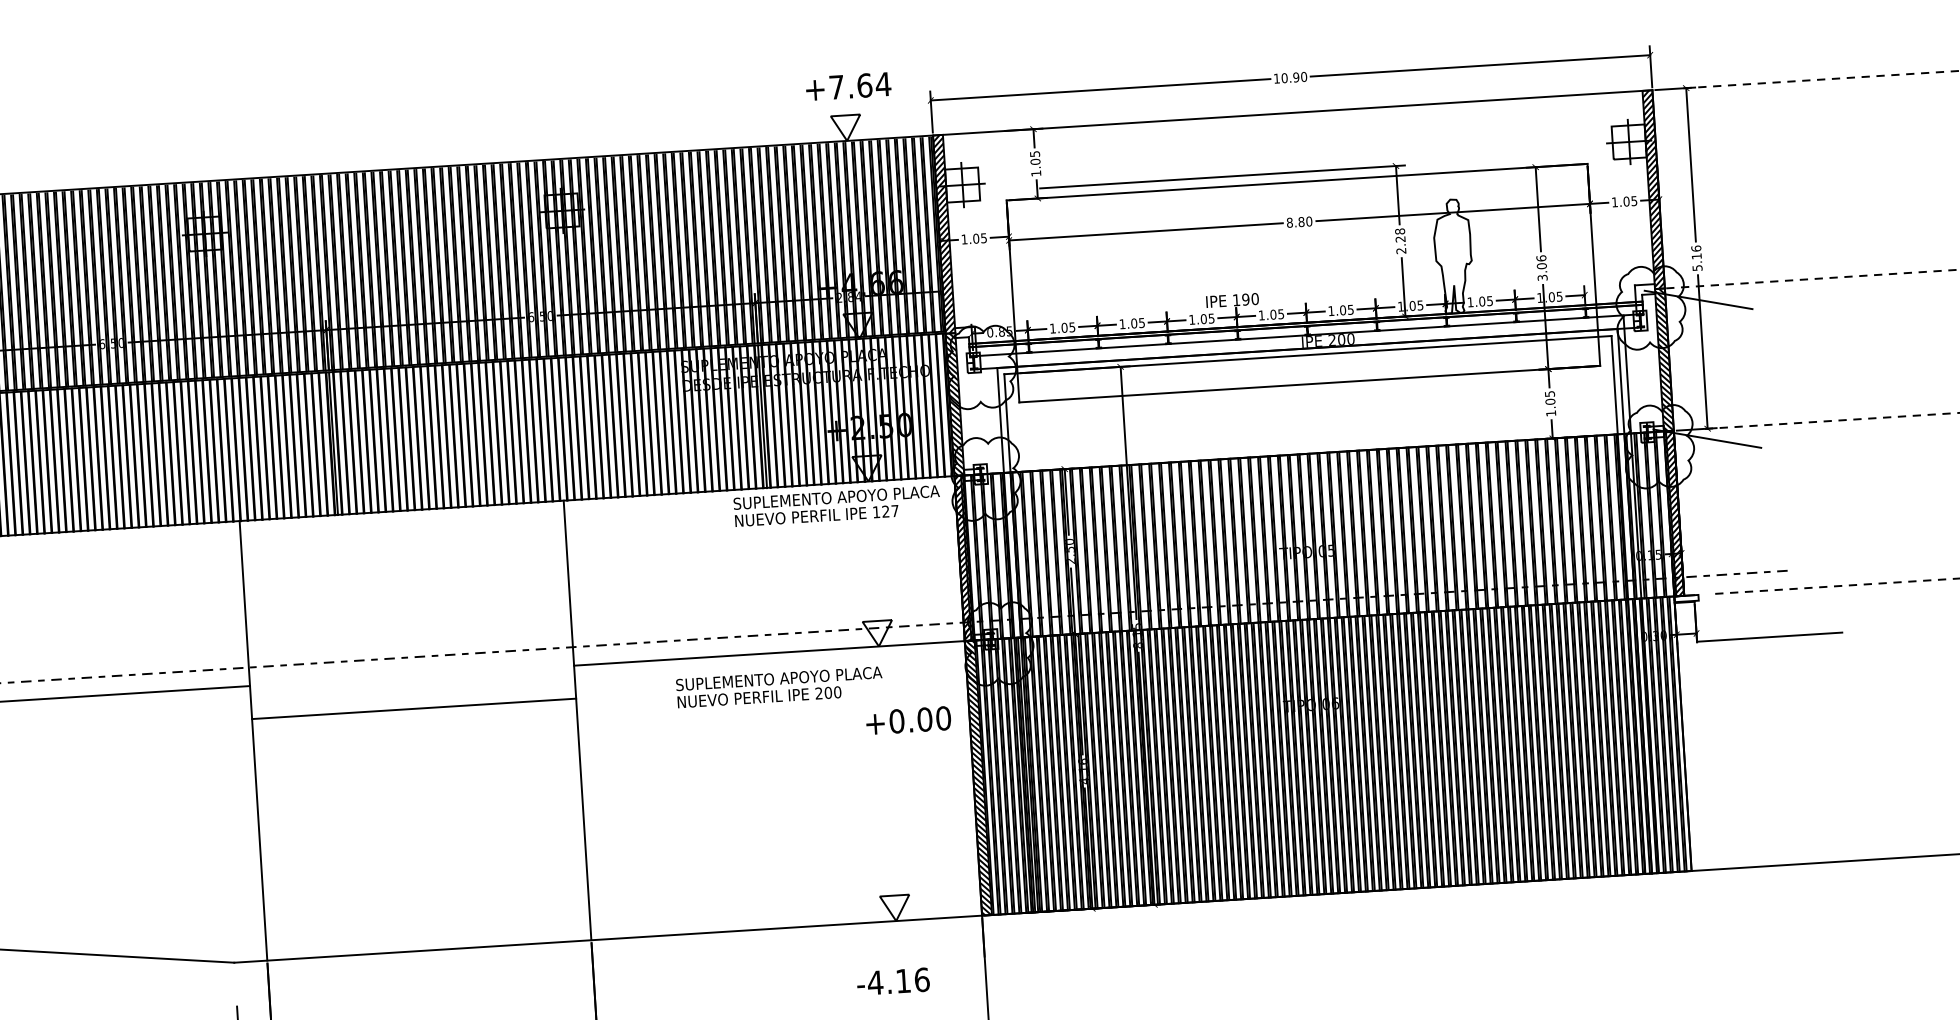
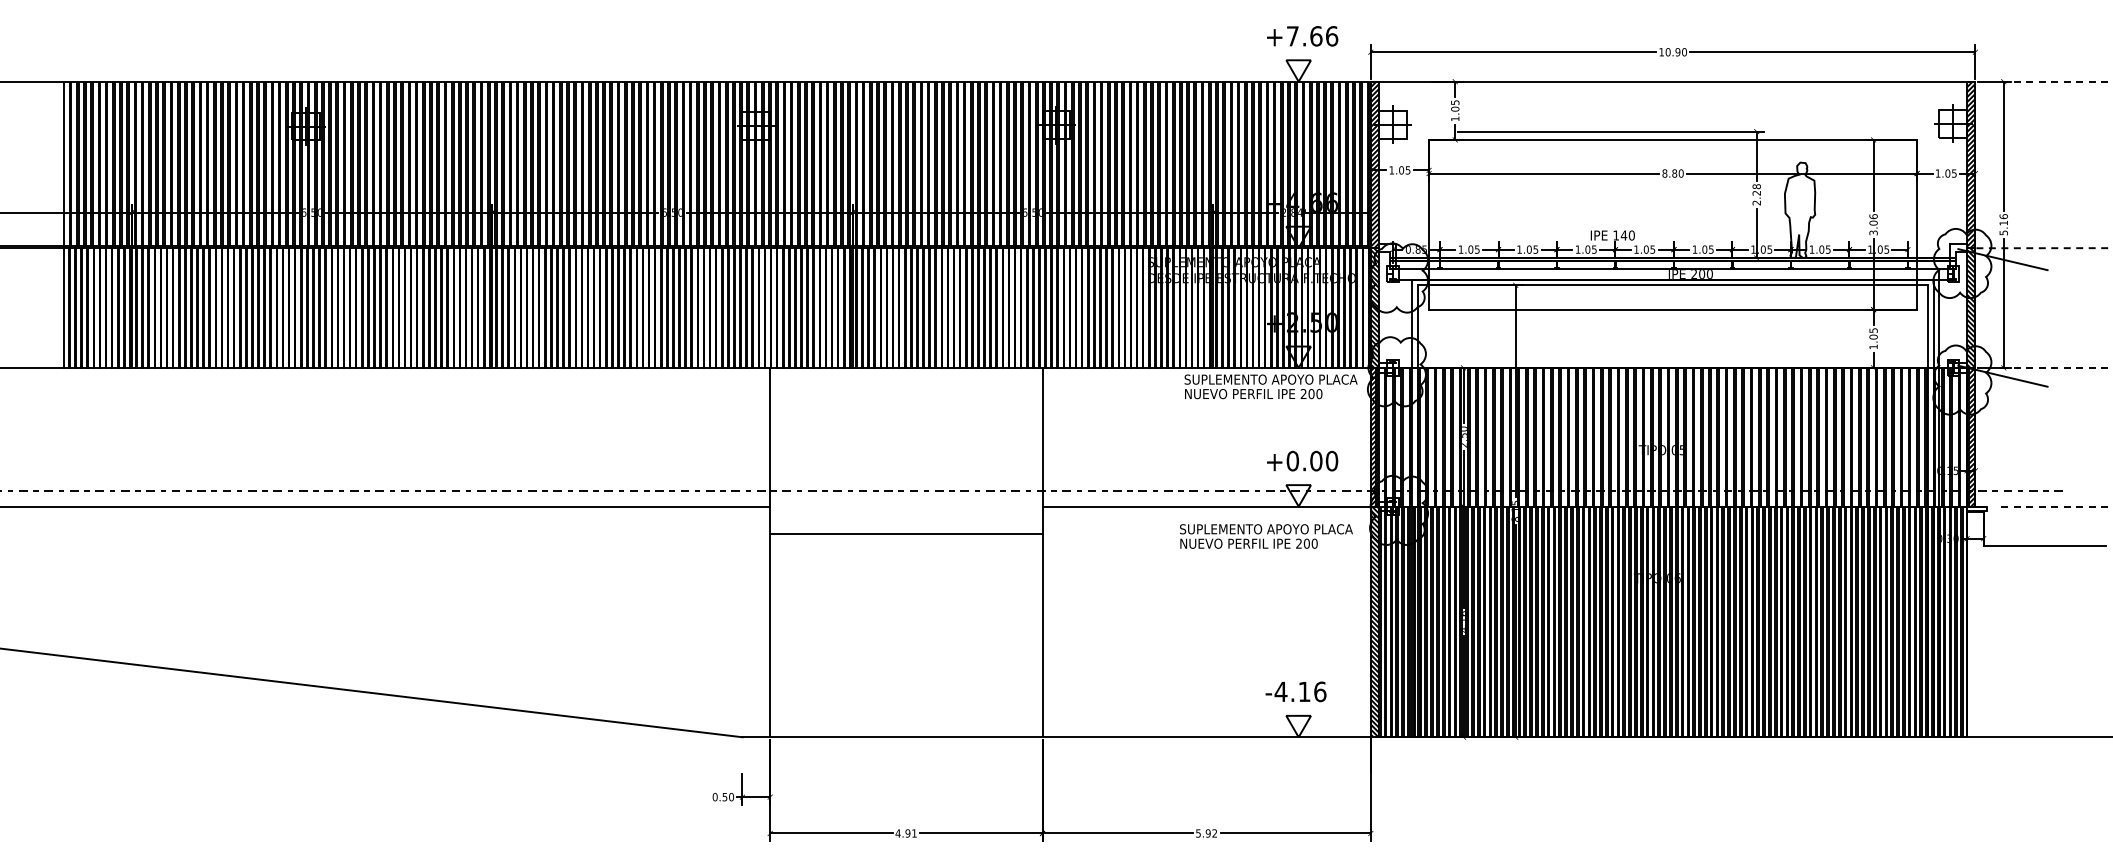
text: (882, 84) -> (1331, 36), +7.64 -> +7.66
text: (1245, 299) -> (1623, 235), 190 -> 140
text: (885, 512) -> (1311, 394), 127 -> 200
text: (779, 687) -> (1266, 536), moved
text: (908, 719) -> (1302, 460), moved
text: (892, 981) -> (1295, 691), moved

